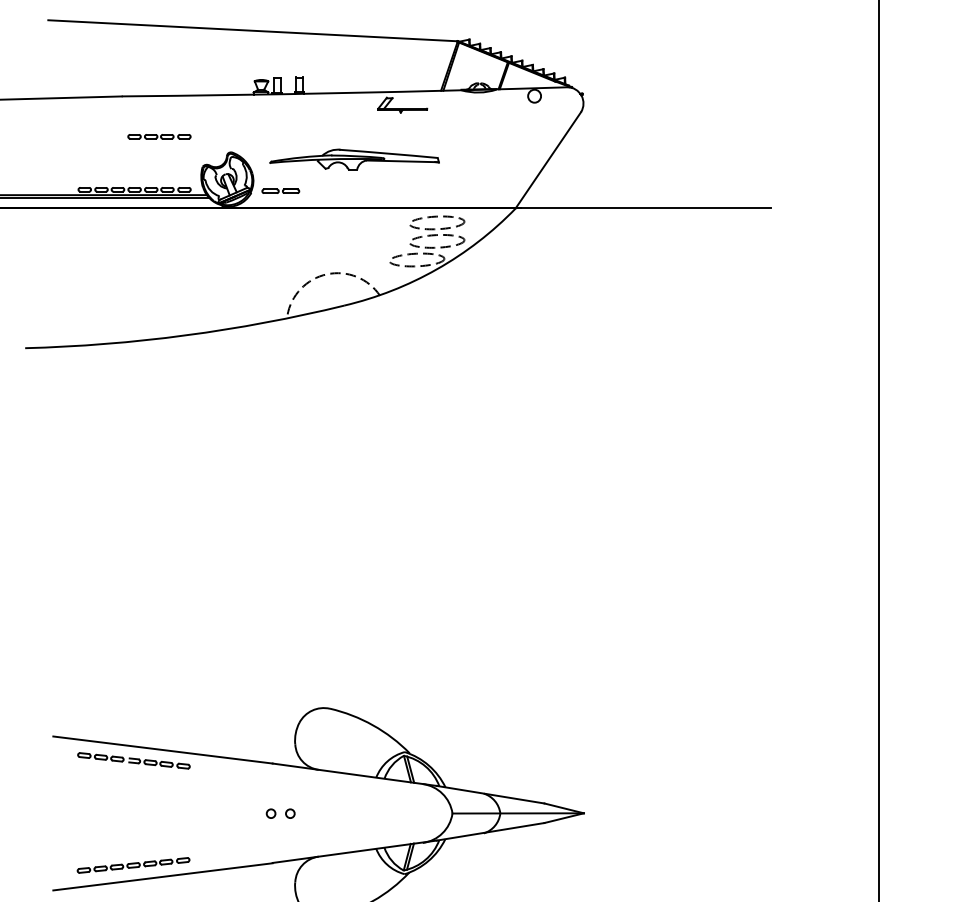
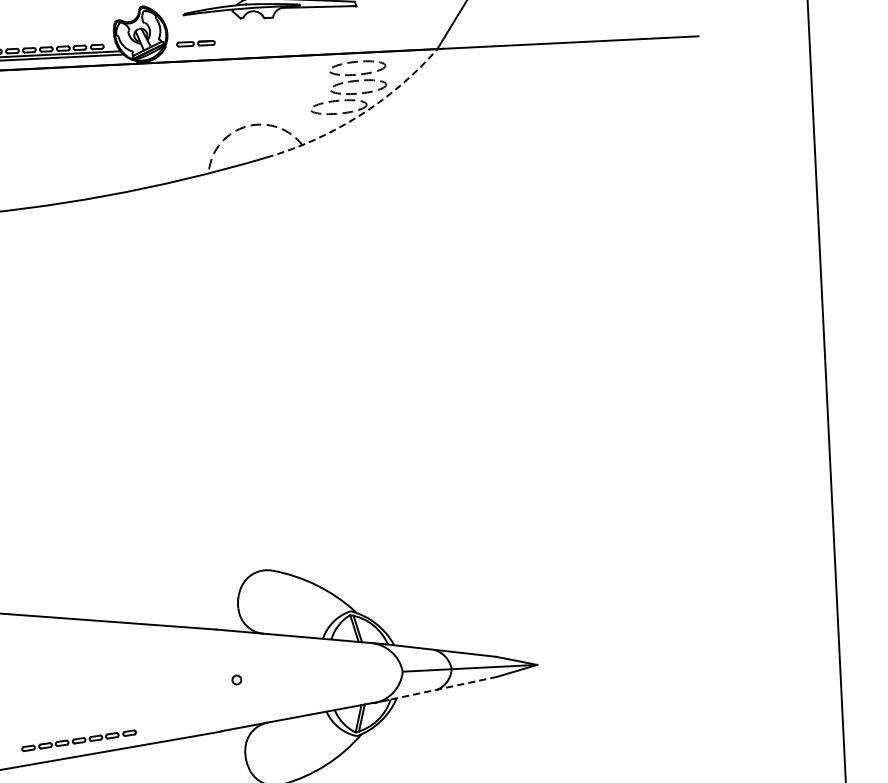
arc: (436, 269) -> (359, 115), solid -> dashed
part: (133, 760) -> (73, 633), removed
circle: (270, 813) -> (216, 680), removed
line: (490, 831) -> (442, 688), solid -> dashed

